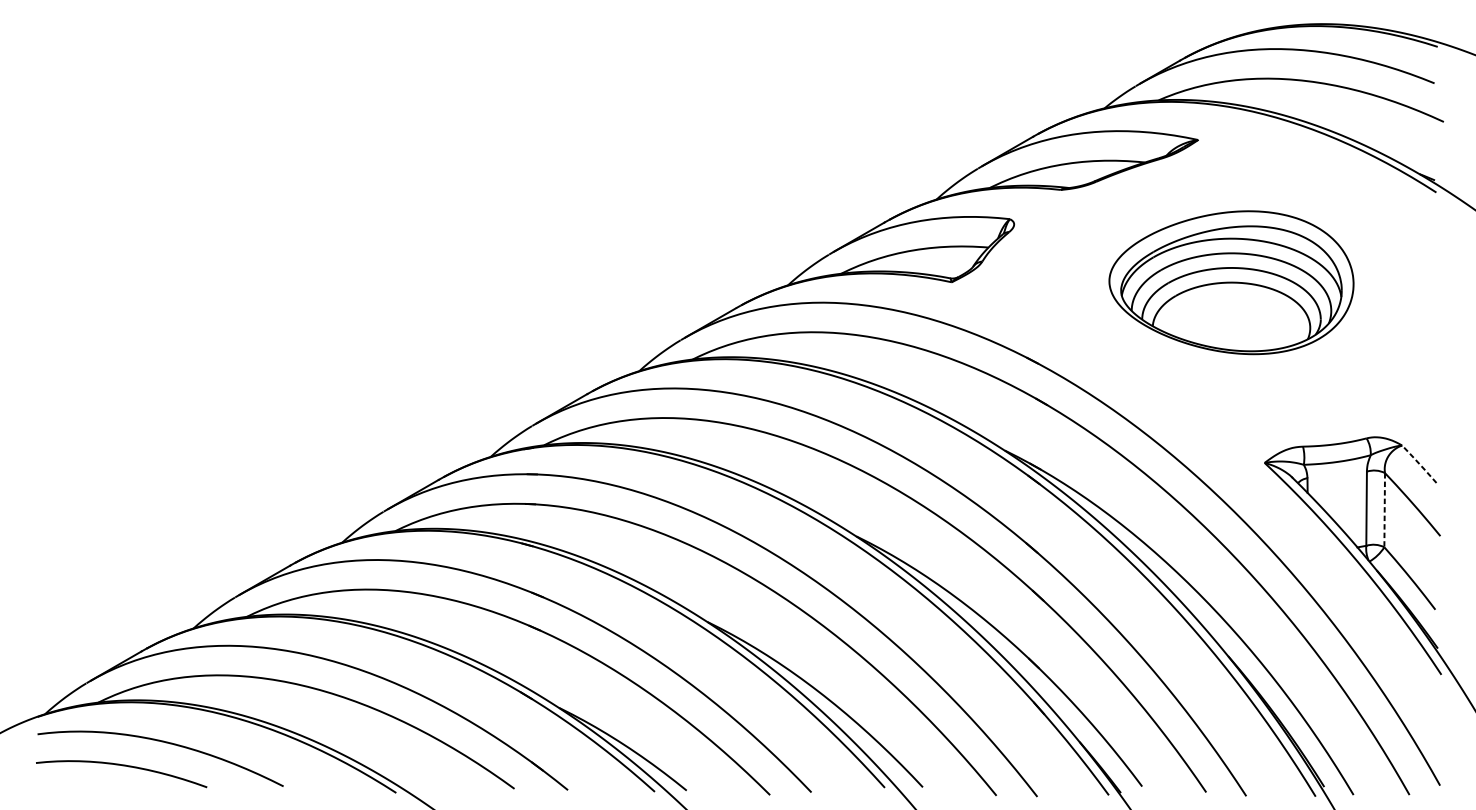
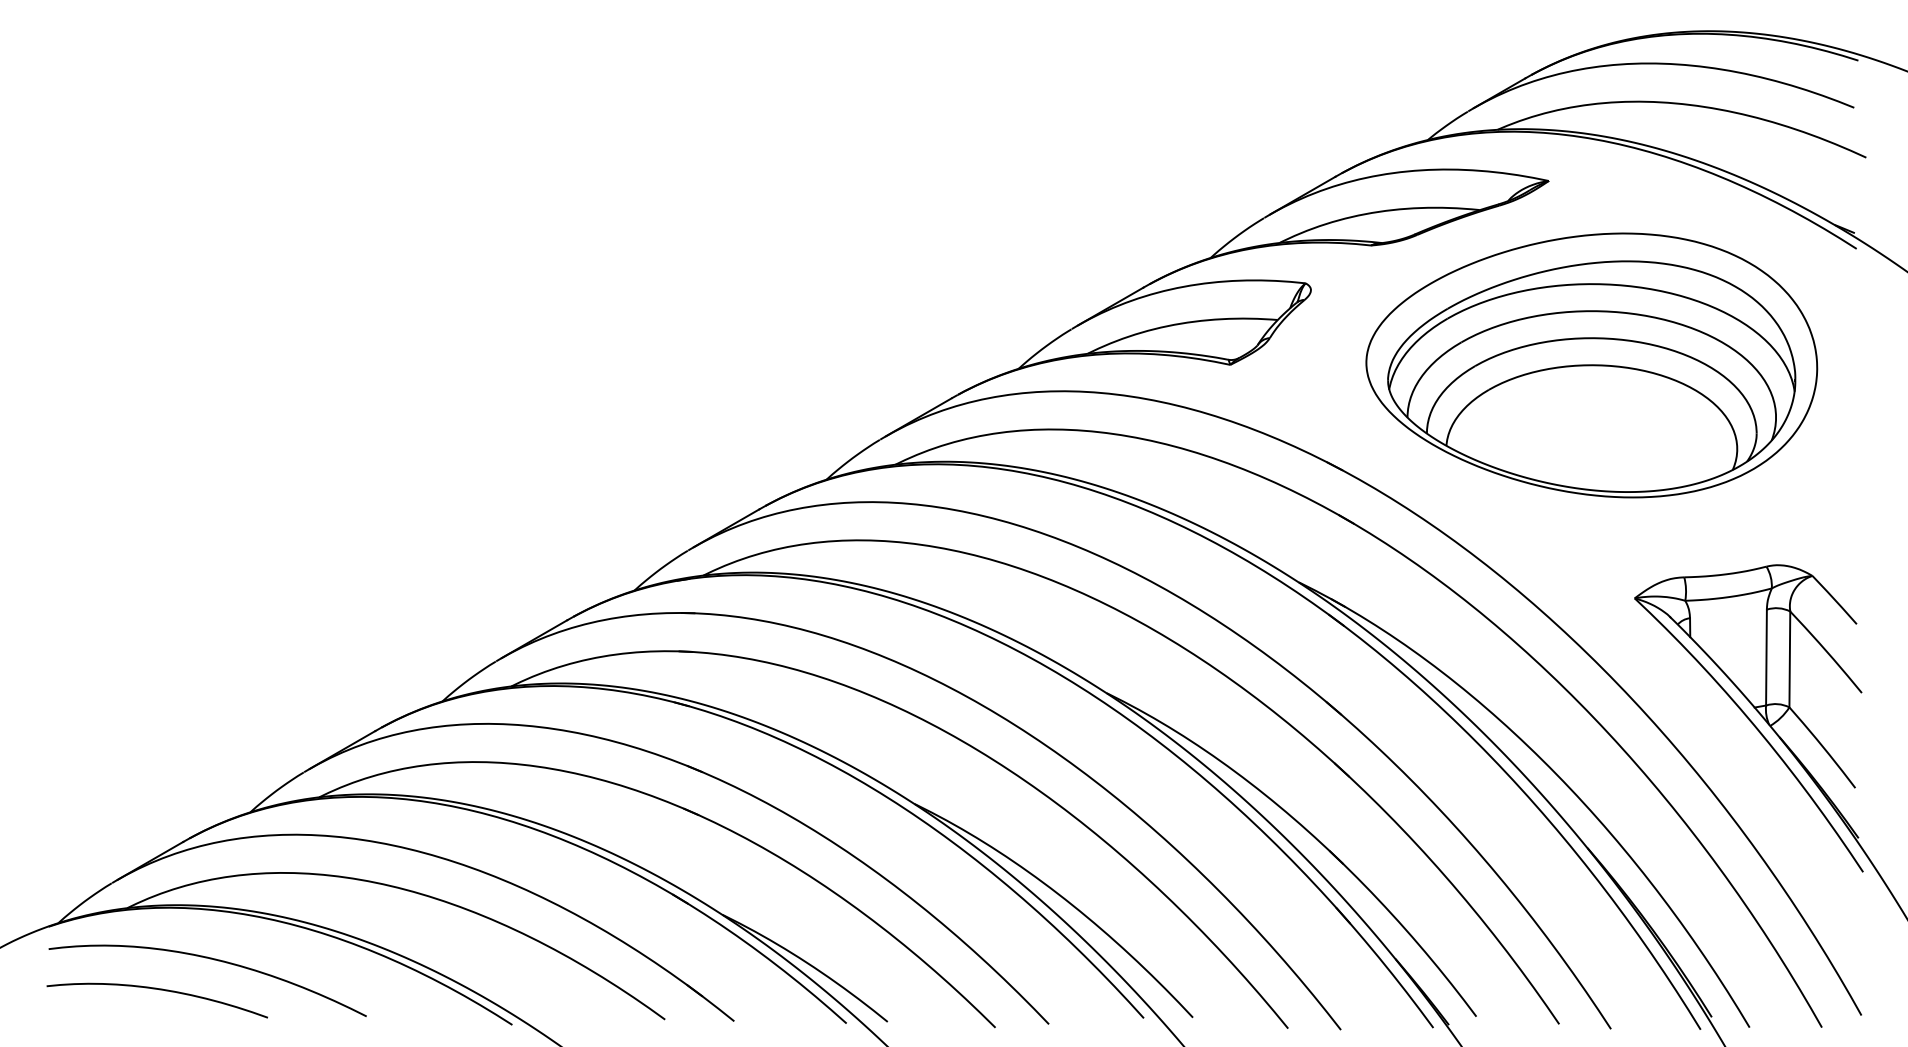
part: (1231, 282) -> (1591, 365), size x1.43
line: (1419, 463) -> (1834, 599), dashed -> solid
line: (1384, 510) -> (1789, 659), dashed -> solid

